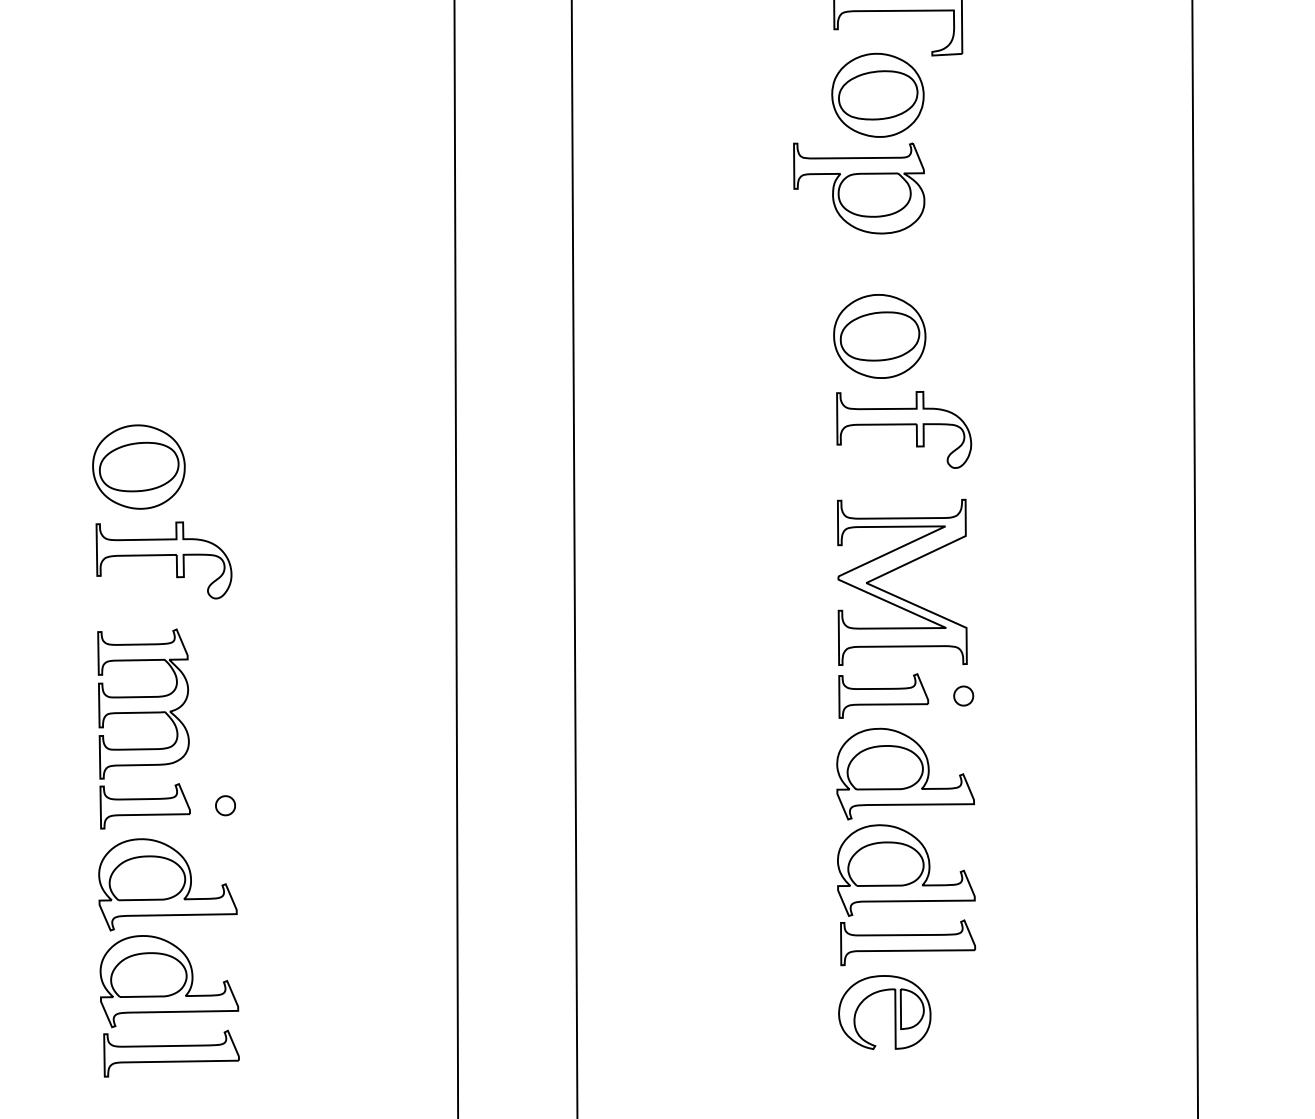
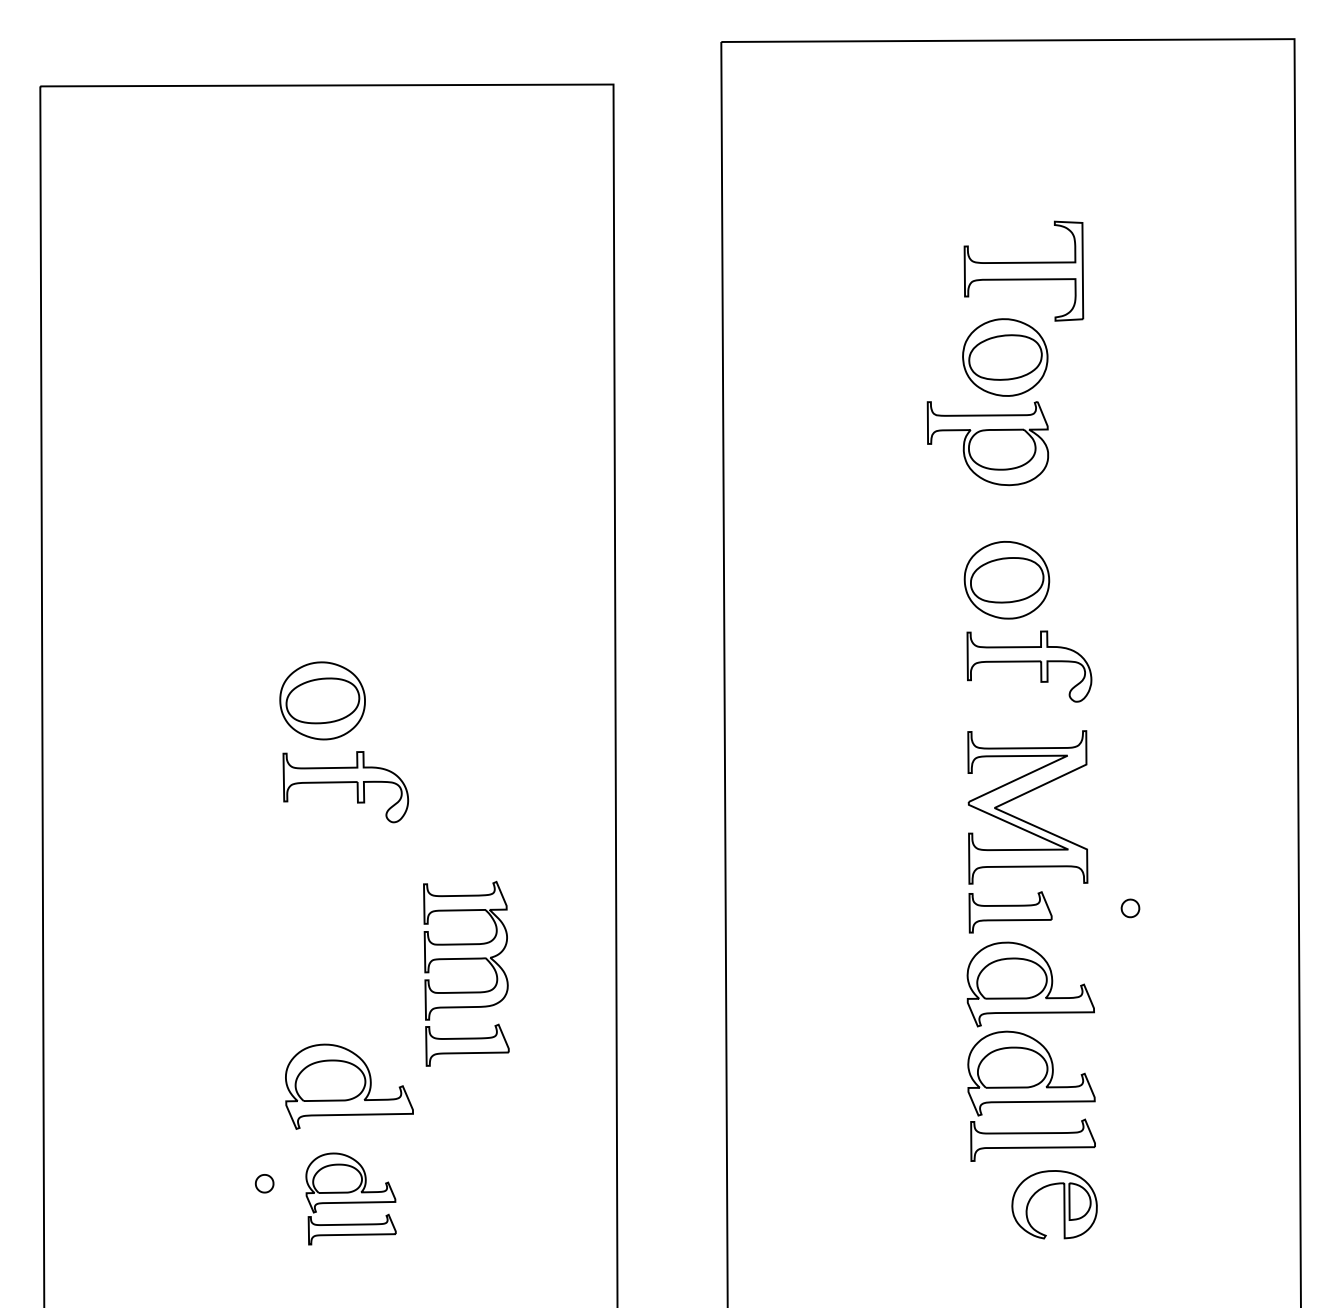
part: (963, 696) -> (1130, 908), moved
part: (144, 713) -> (466, 959), moved
part: (225, 805) -> (264, 1183), moved
part: (169, 1005) -> (350, 1198), size x0.7
part: (894, 1012) -> (1063, 1204), moved

